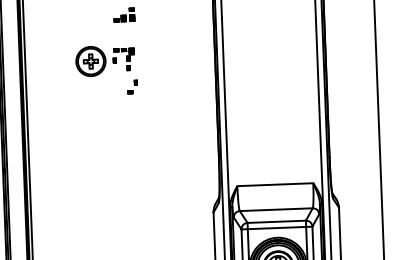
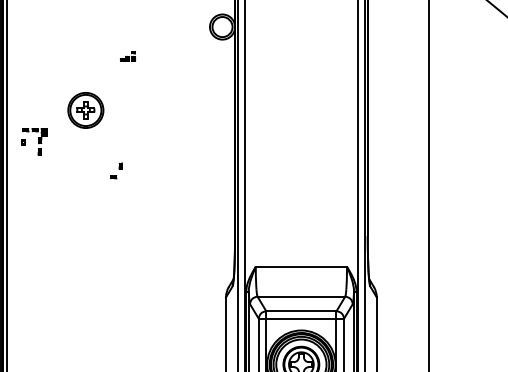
part: (123, 15) -> (127, 56), size x0.6
part: (123, 59) -> (34, 141), moved
part: (132, 86) -> (116, 170), moved

